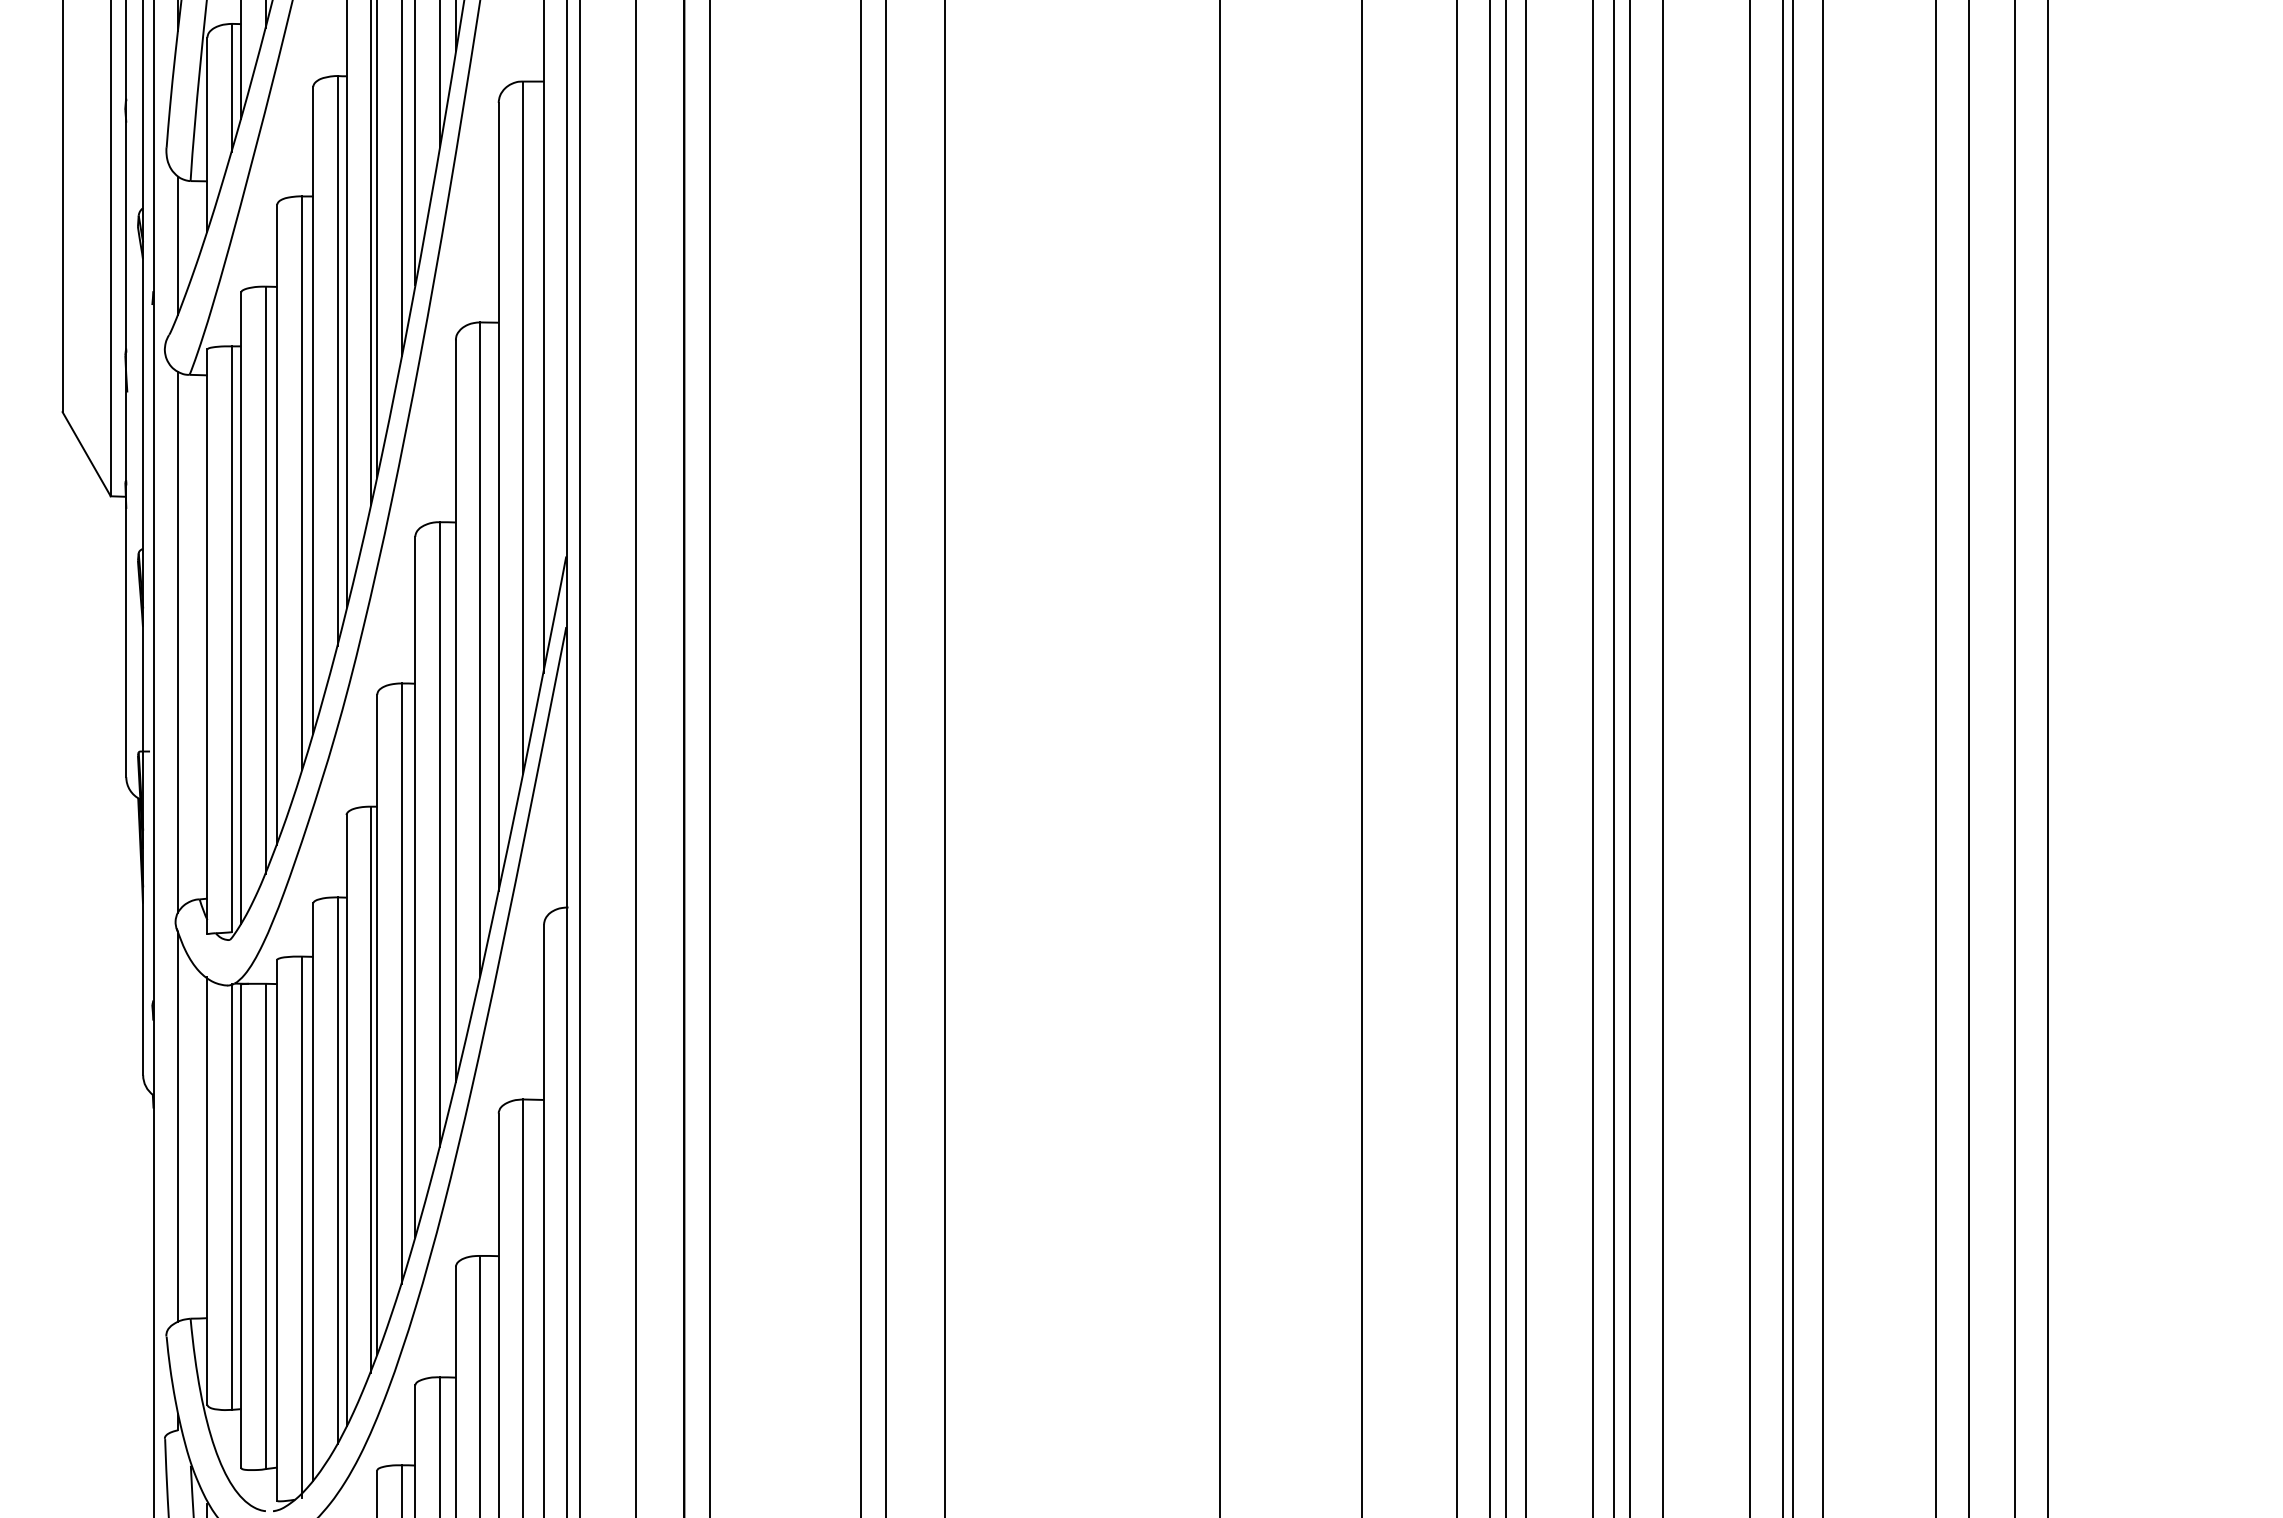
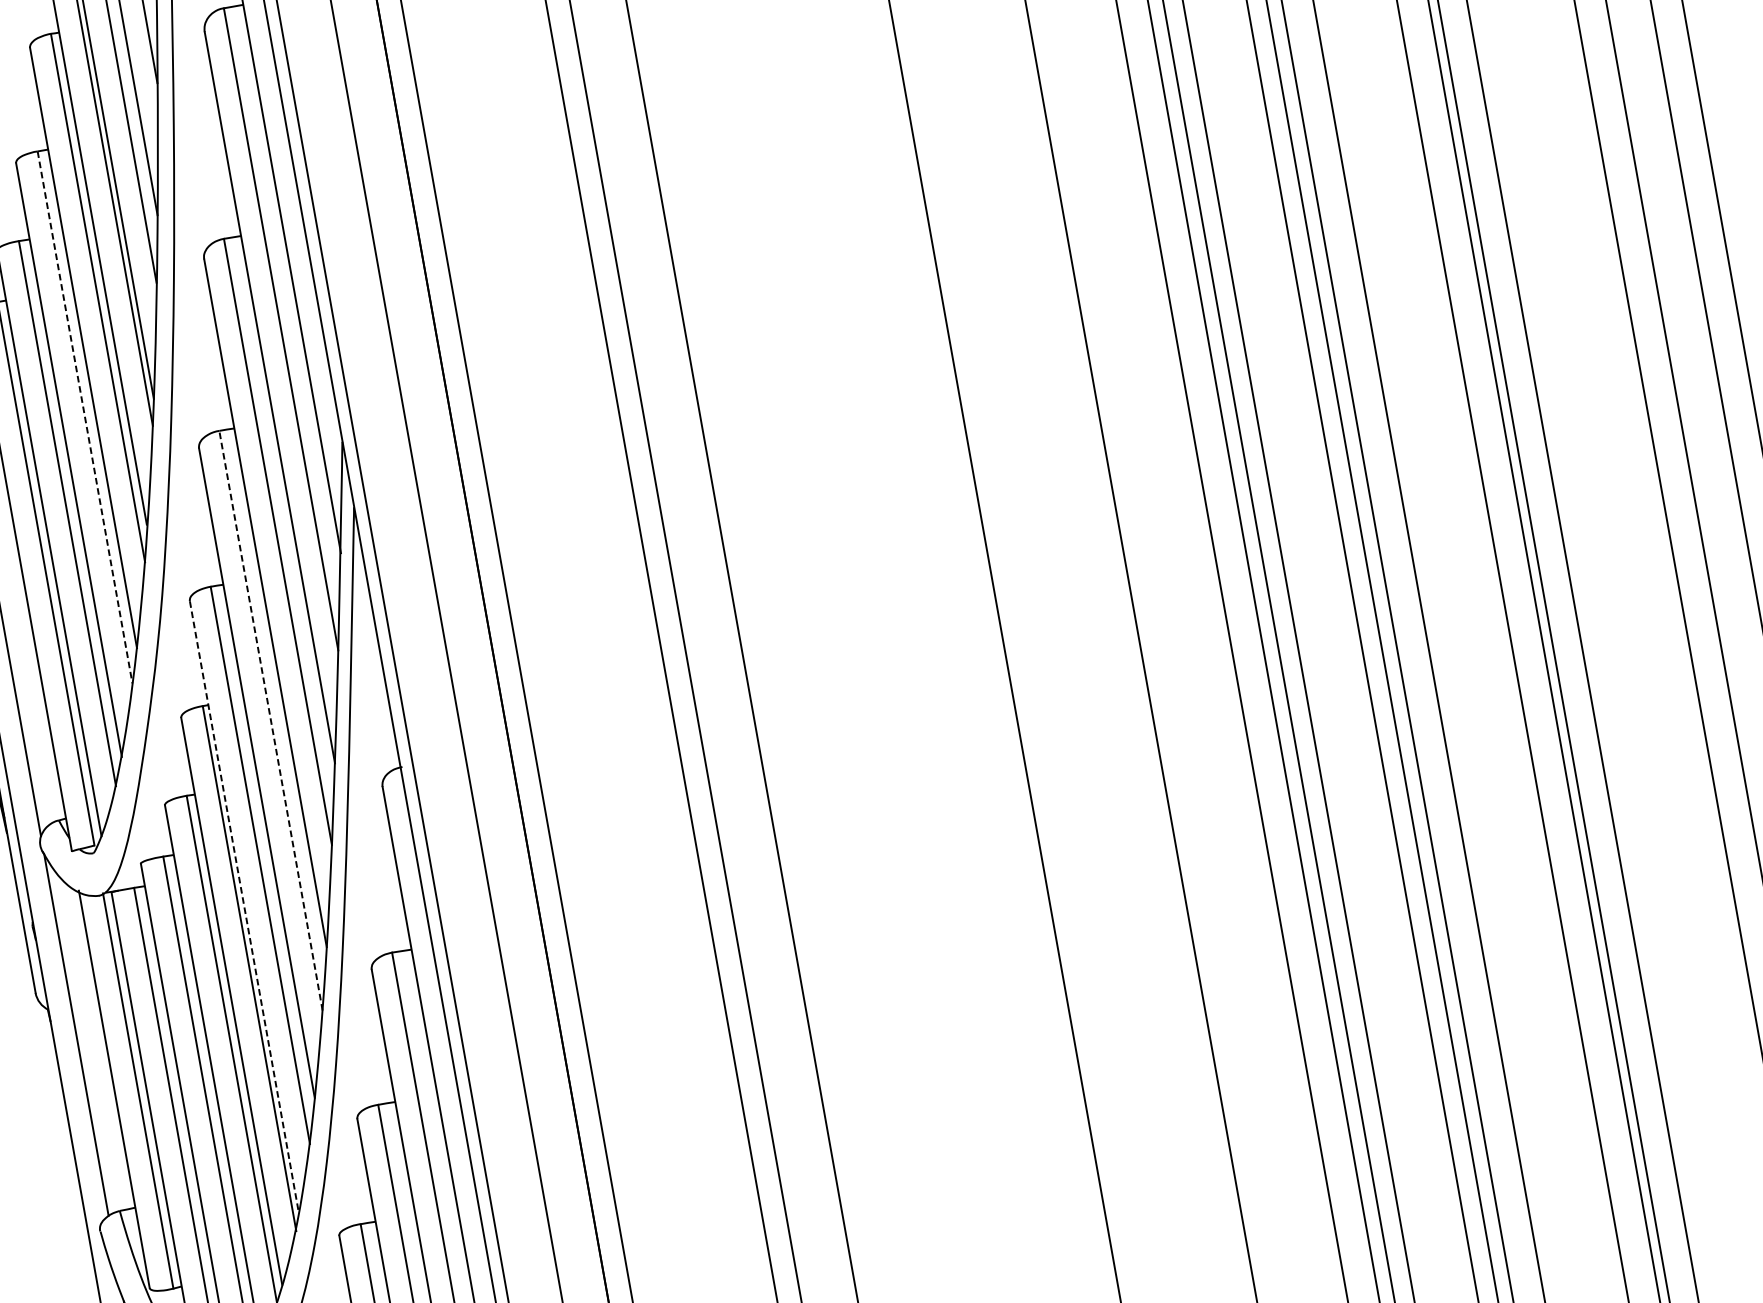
line: (301, 483) -> (84, 417), solid -> dashed
line: (439, 834) -> (270, 720), solid -> dashed
line: (377, 1025) -> (244, 908), solid -> dashed

